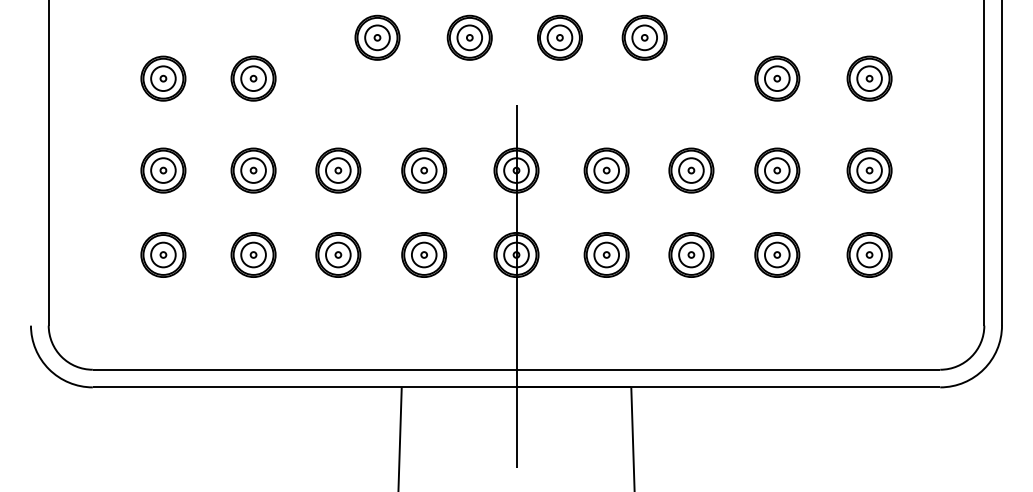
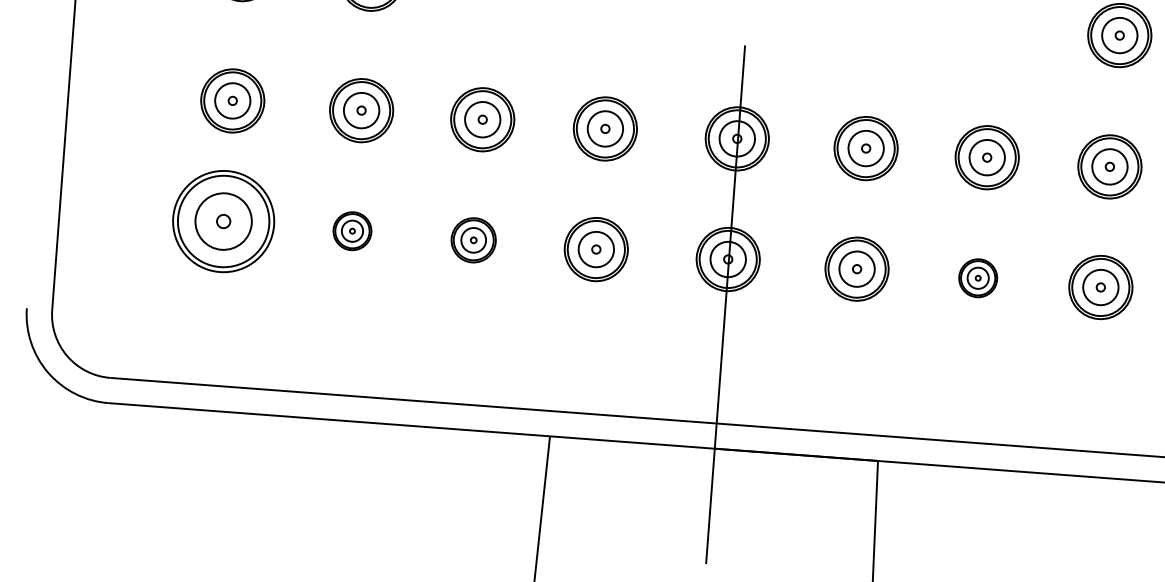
part: (163, 254) -> (223, 220), size x1.6
part: (253, 254) -> (352, 230), size x0.6
part: (338, 254) -> (473, 239), size x0.7
part: (691, 254) -> (978, 277), size x0.6

